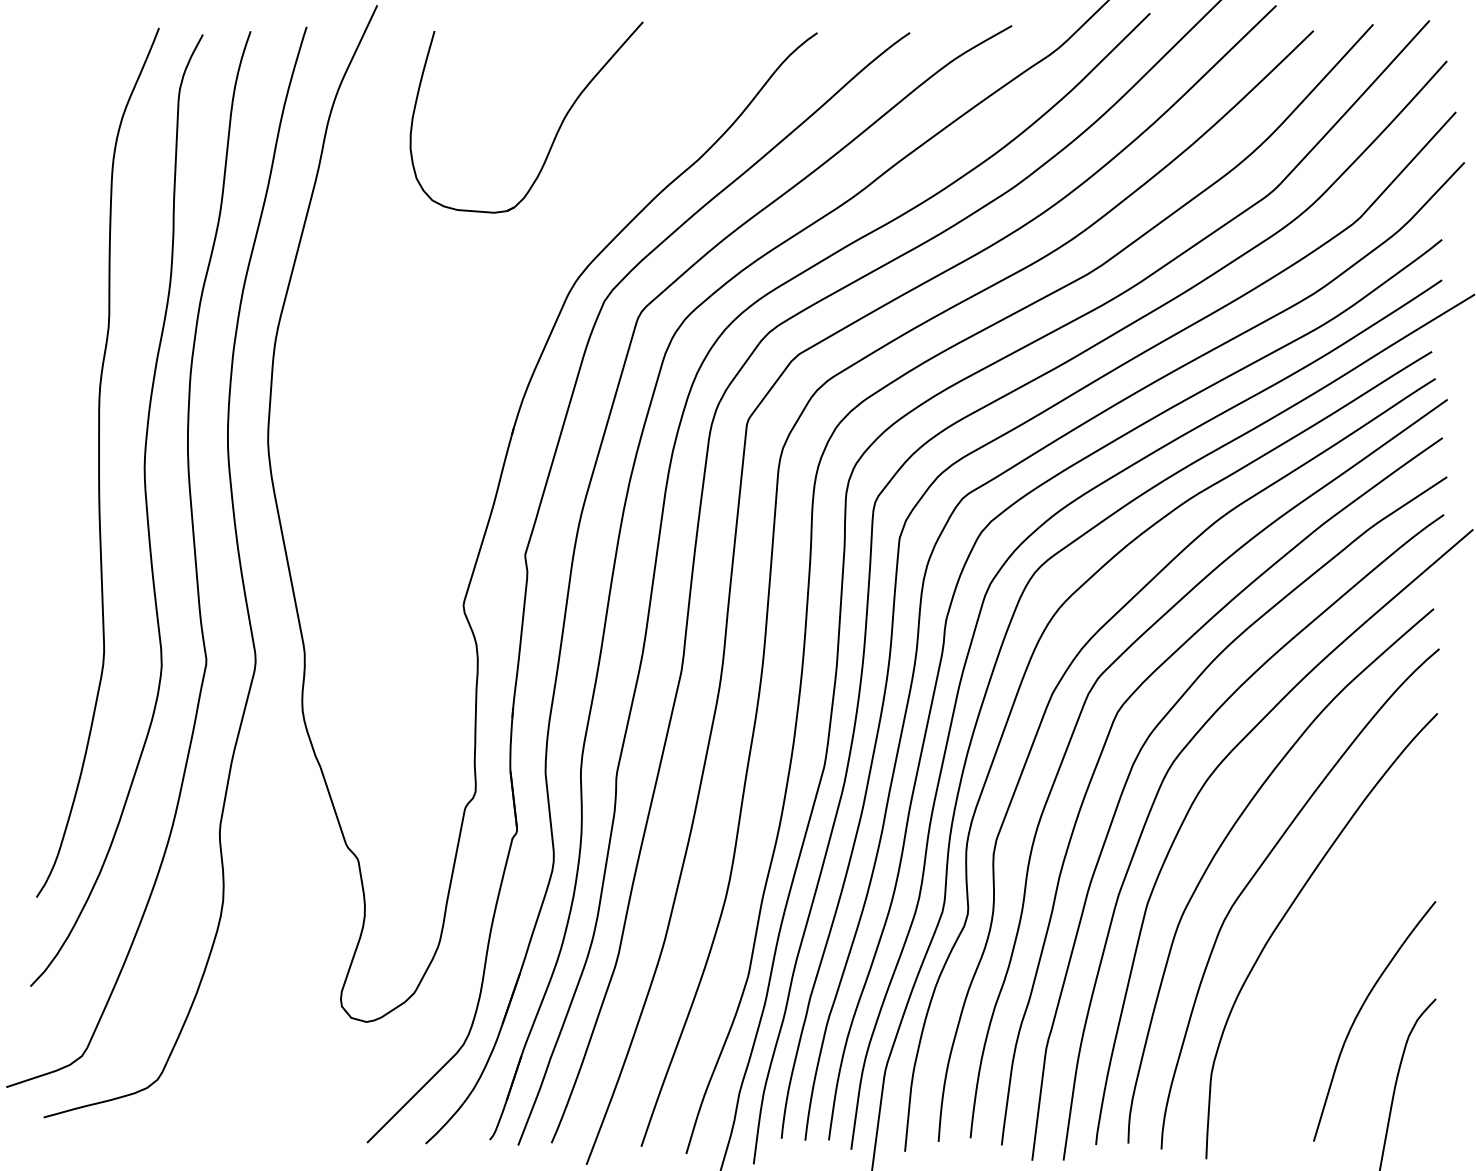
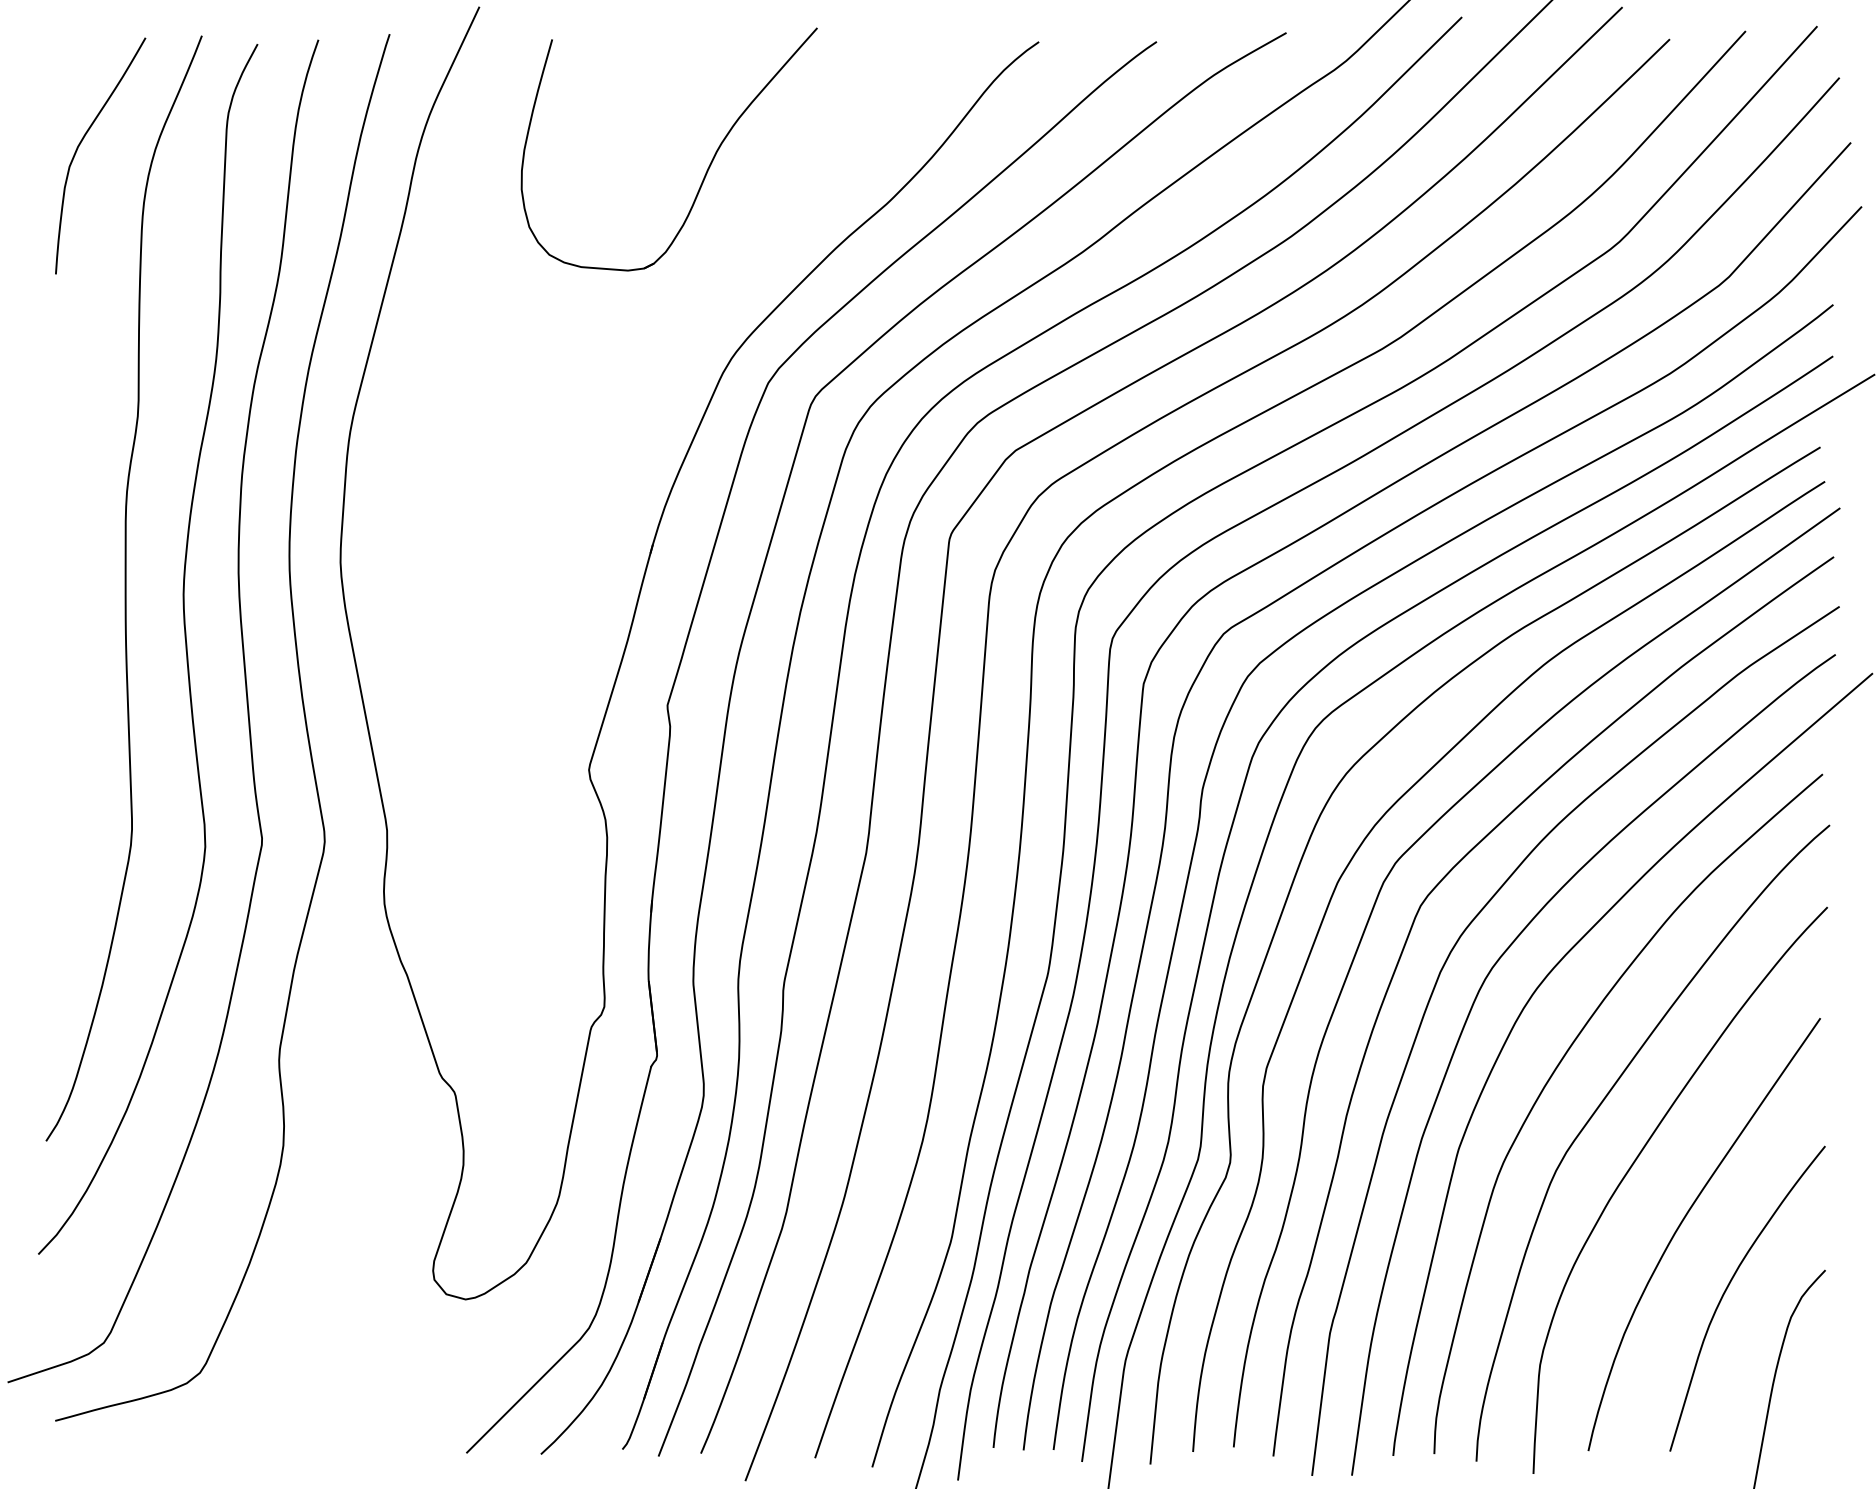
curve: (64, 112) -> (81, 143), added
curve: (1324, 960) -> (1683, 1221), added

